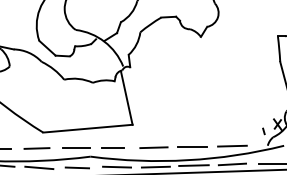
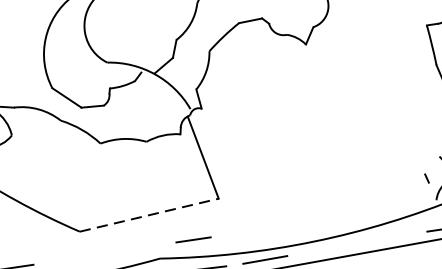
line: (87, 128) -> (148, 214), solid -> dashed
line: (232, 145) -> (380, 208), removed
line: (192, 146) -> (318, 218), removed
line: (153, 147) -> (256, 229), removed
line: (36, 148) -> (72, 258), removed
line: (76, 148) -> (135, 249), removed
line: (232, 164) -> (385, 237), removed
line: (193, 165) -> (324, 248), removed

